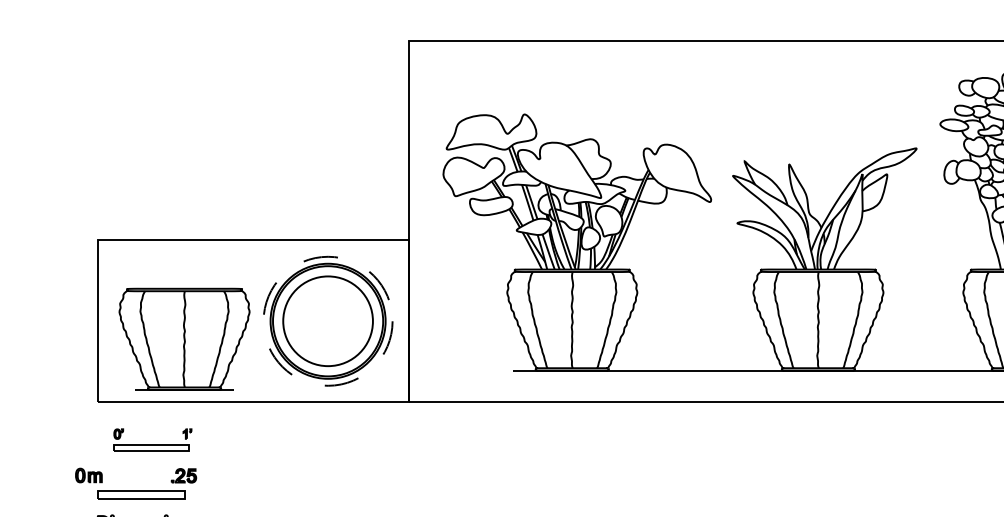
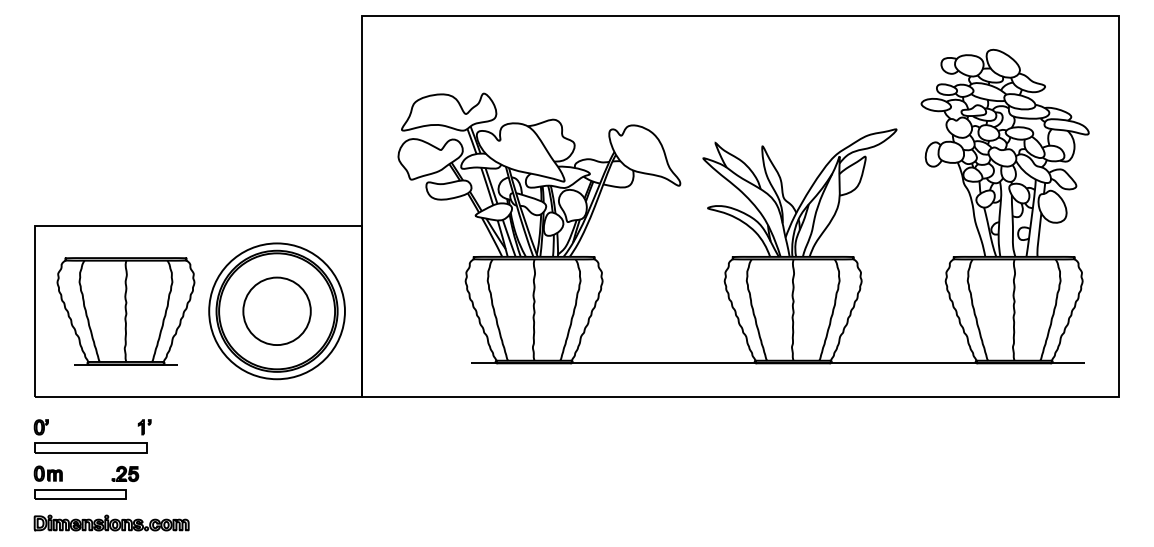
circle: (327, 321) -> (276, 311), dashed -> solid
circle: (327, 321) -> (276, 311), size x0.71
part: (184, 339) -> (125, 311), moved
part: (152, 440) -> (92, 436), size x1.43
part: (88, 475) -> (47, 473), moved

